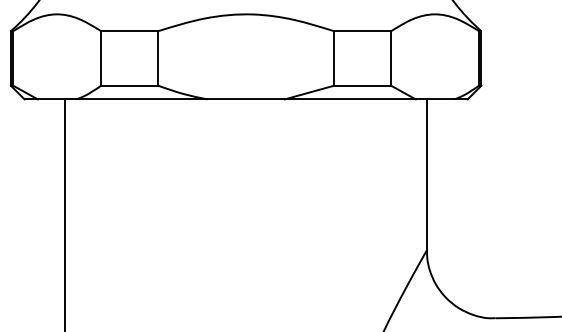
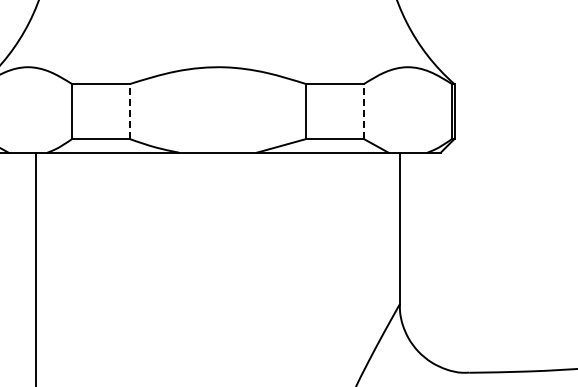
line: (158, 58) -> (129, 111), solid -> dashed
line: (390, 58) -> (363, 111), solid -> dashed

